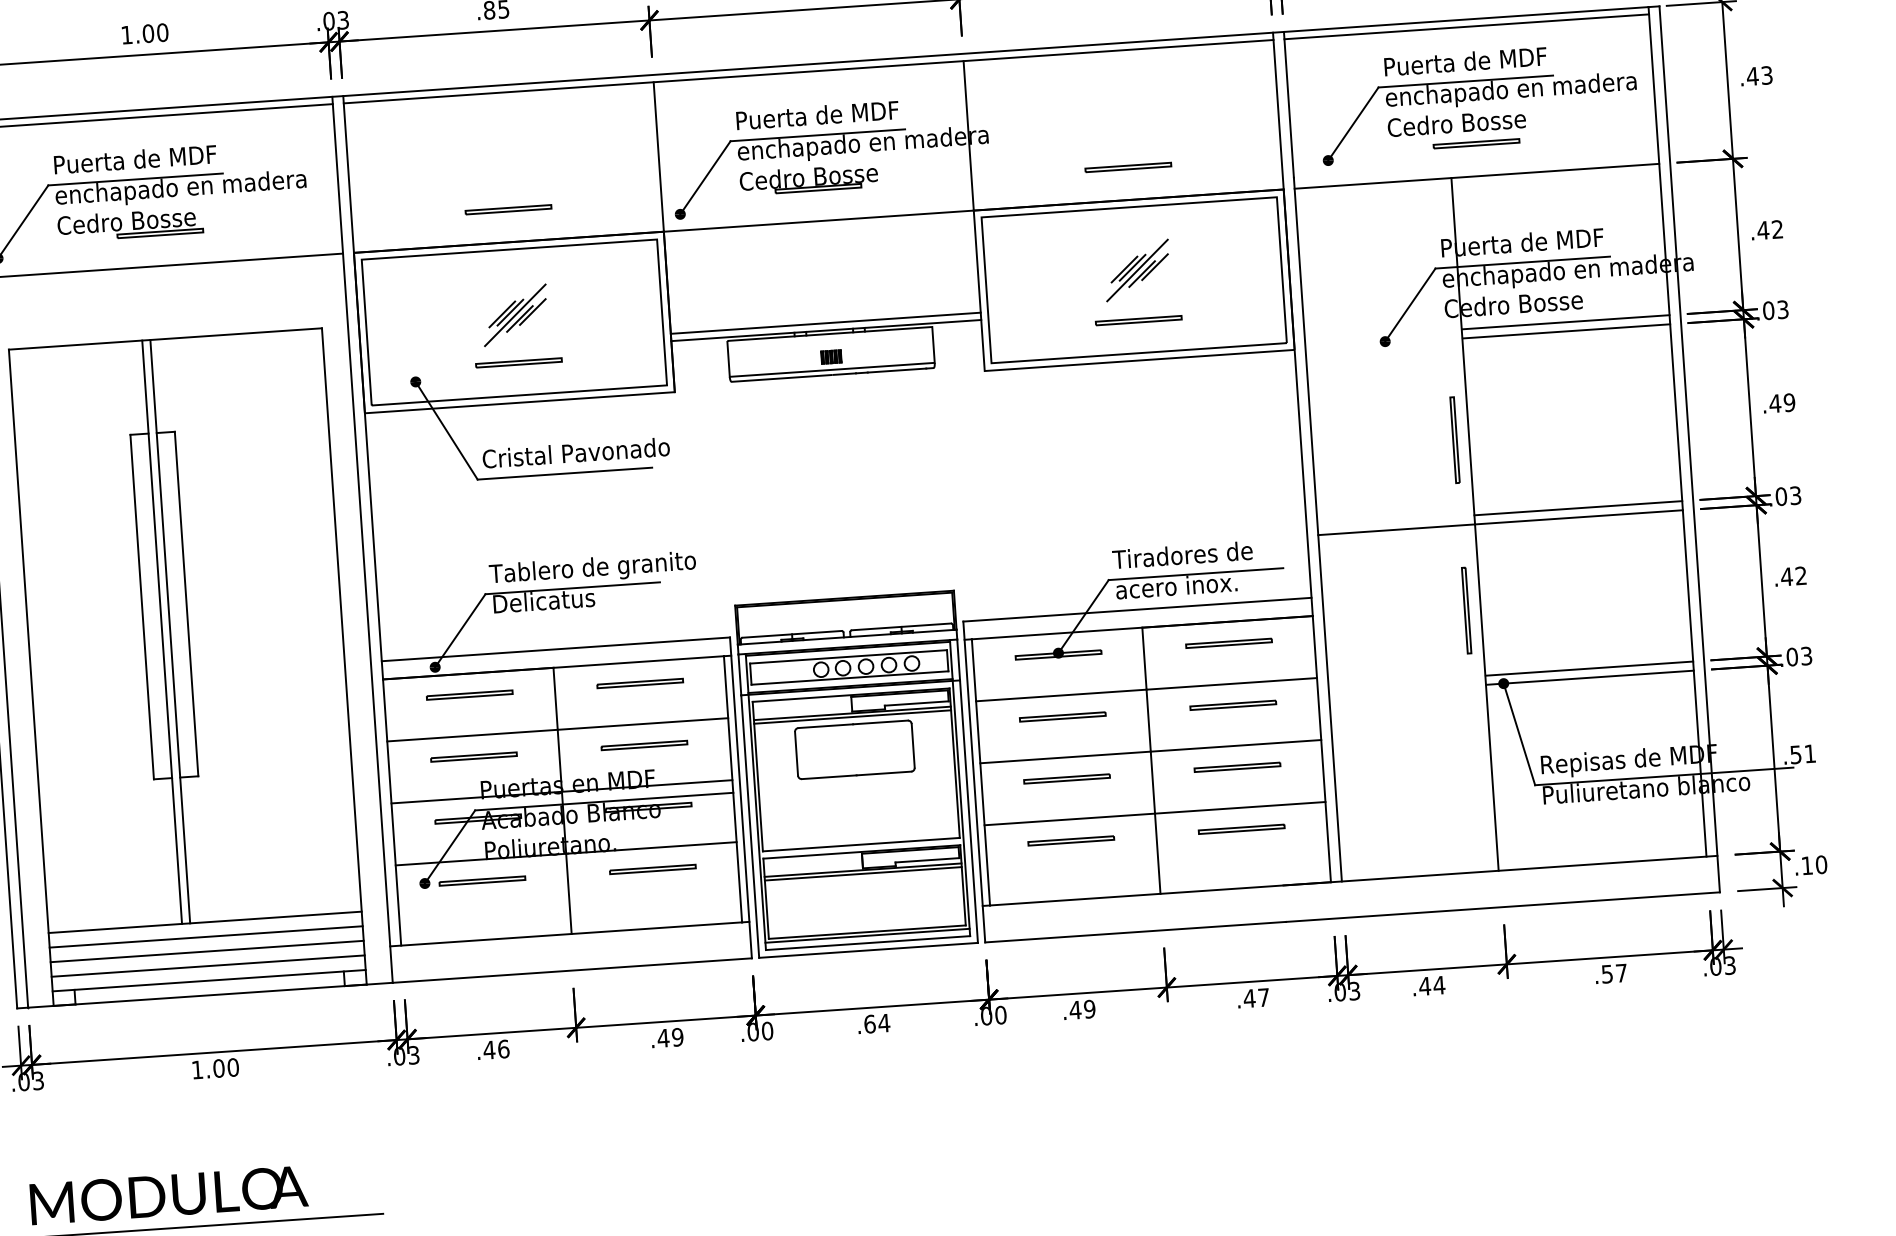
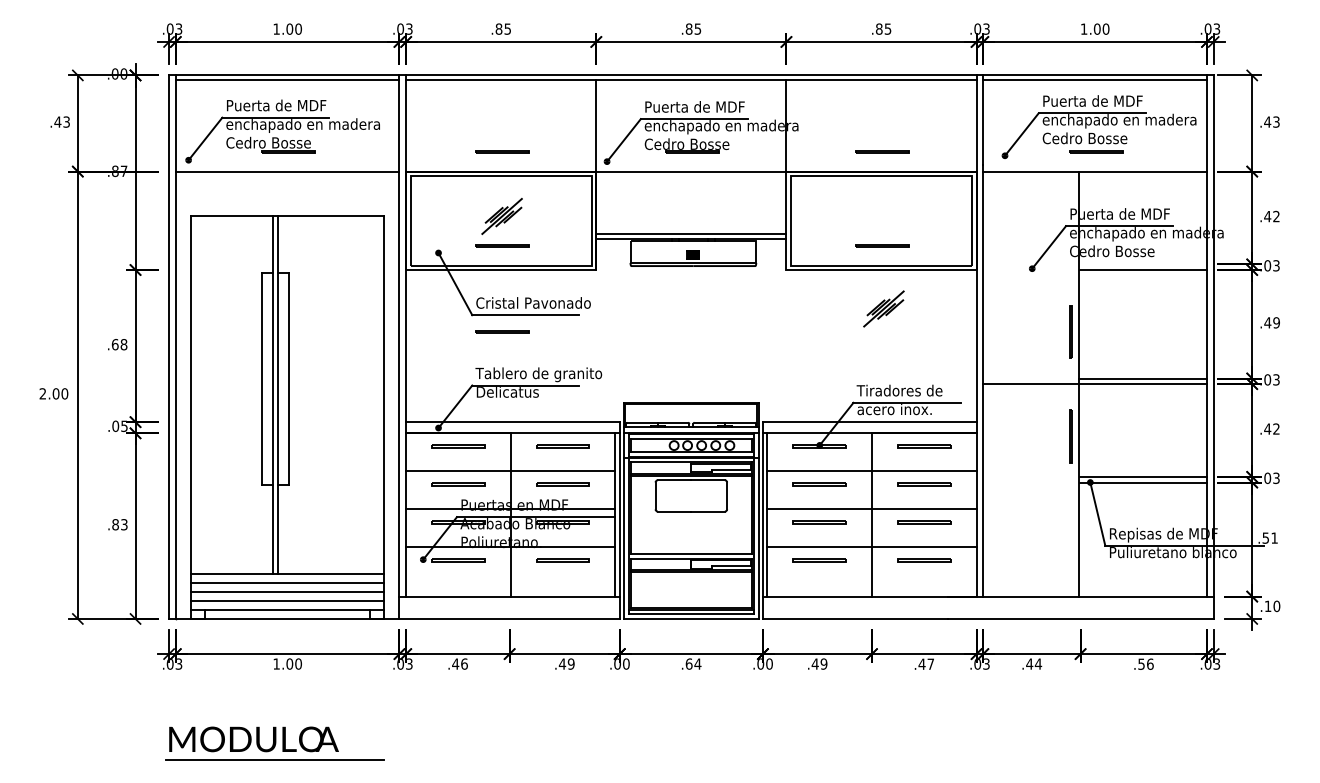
part: (1136, 269) -> (883, 308), moved
line: (1564, 322) -> (1142, 264), removed
line: (528, 502) -> (502, 331), added
text: (1621, 971) -> (1150, 663), .57 -> .56

